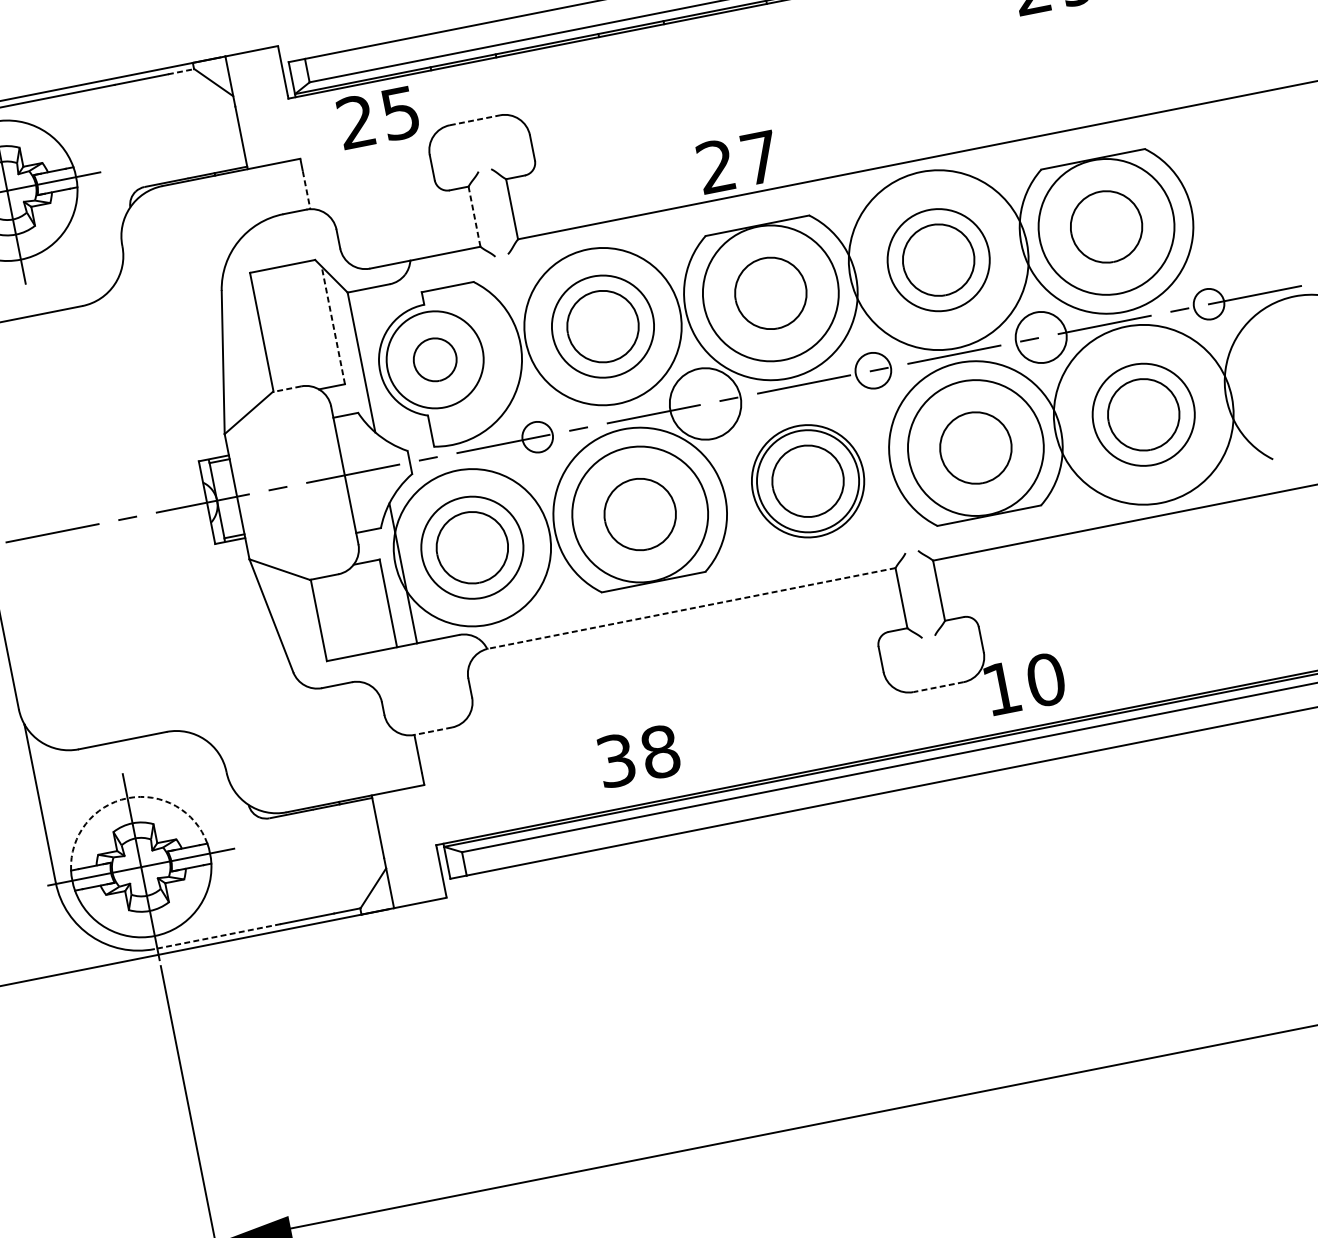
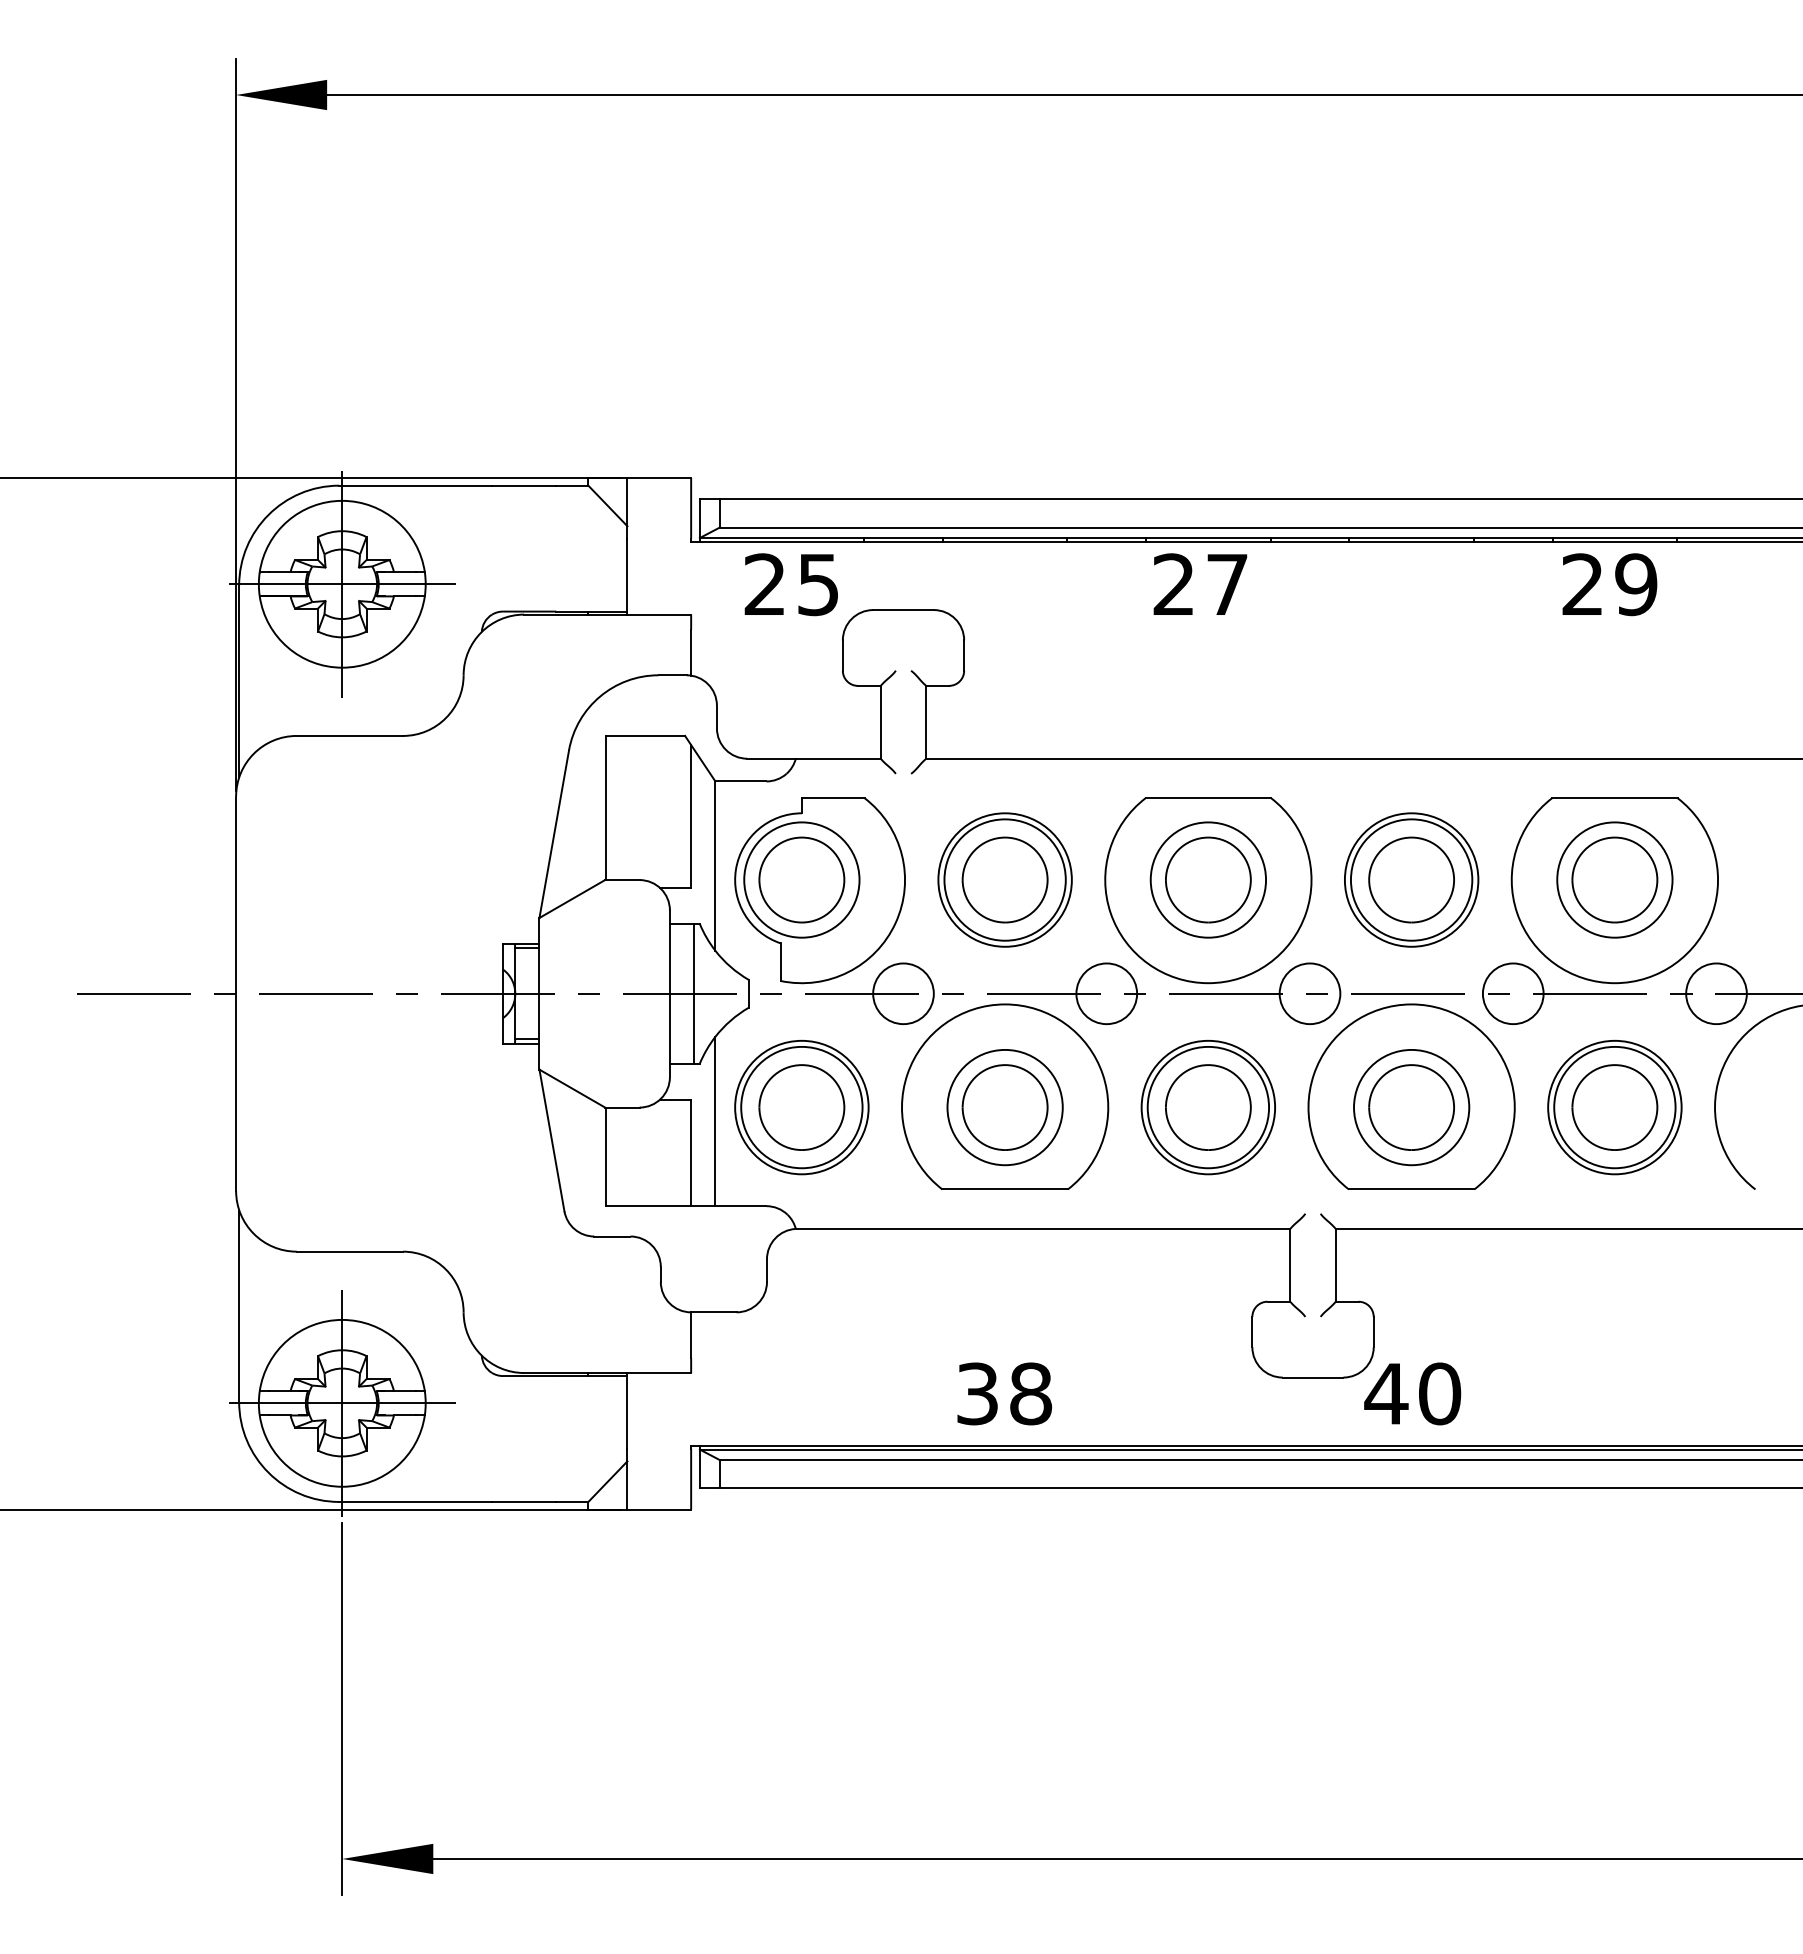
line: (181, 71) -> (572, 485), dashed -> solid
line: (475, 120) -> (904, 610), dashed -> solid
text: (737, 161) -> (1200, 583), moved
line: (306, 190) -> (691, 652), dashed -> solid
line: (474, 216) -> (880, 721), dashed -> solid
circle: (1106, 226) -> (1614, 879), size x0.71
circle: (938, 259) -> (1411, 879), size x0.62
circle: (770, 292) -> (1208, 879), size x0.71
circle: (1209, 304) -> (1716, 993), size x1.67
line: (333, 324) -> (691, 815), dashed -> solid
circle: (602, 326) -> (1004, 879), size x0.71
part: (434, 359) -> (801, 879), size x1.67
circle: (872, 370) -> (1309, 993), size x1.43
line: (286, 389) -> (621, 880), dashed -> solid
circle: (705, 403) -> (1106, 993), size x0.71
circle: (1143, 414) -> (1614, 1107), size x0.62
circle: (537, 436) -> (903, 993), size x1.67
circle: (975, 448) -> (1411, 1107), size x0.71
line: (365, 471) -> (694, 993), added
circle: (639, 514) -> (1004, 1107), size x0.71
circle: (472, 547) -> (801, 1107), size x0.71
line: (691, 608) -> (1043, 1228), dashed -> solid
line: (938, 687) -> (1312, 1377), dashed -> solid
text: (1001, 688) -> (1386, 1393), 10 -> 40
line: (432, 731) -> (713, 1312), dashed -> solid
text: (638, 755) -> (1004, 1393), moved
arc: (127, 797) -> (342, 1319), dashed -> solid
line: (217, 936) -> (415, 1501), dashed -> solid

